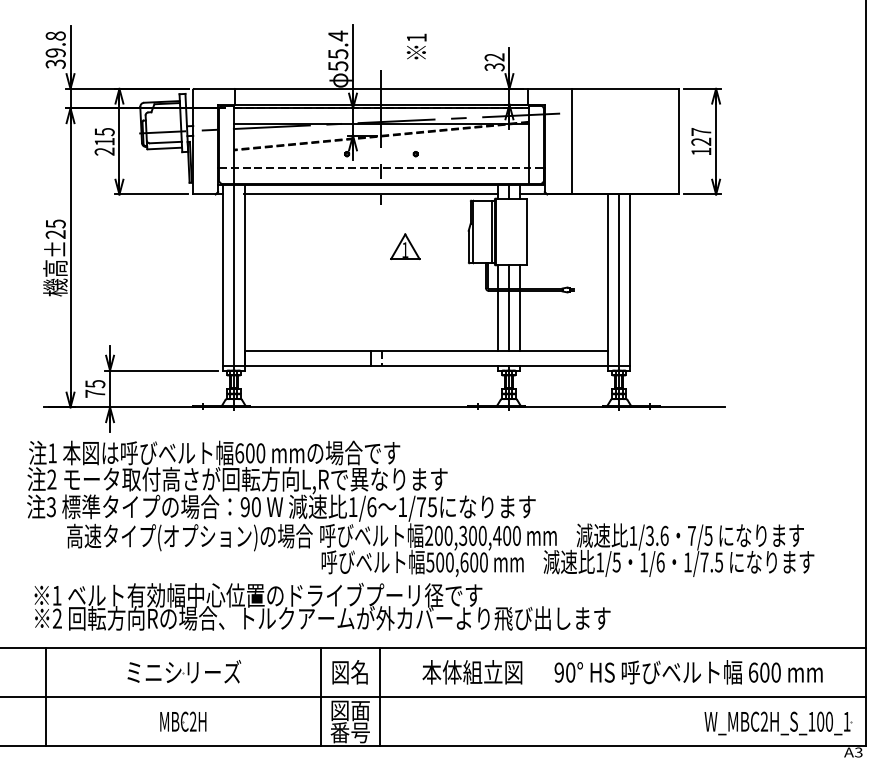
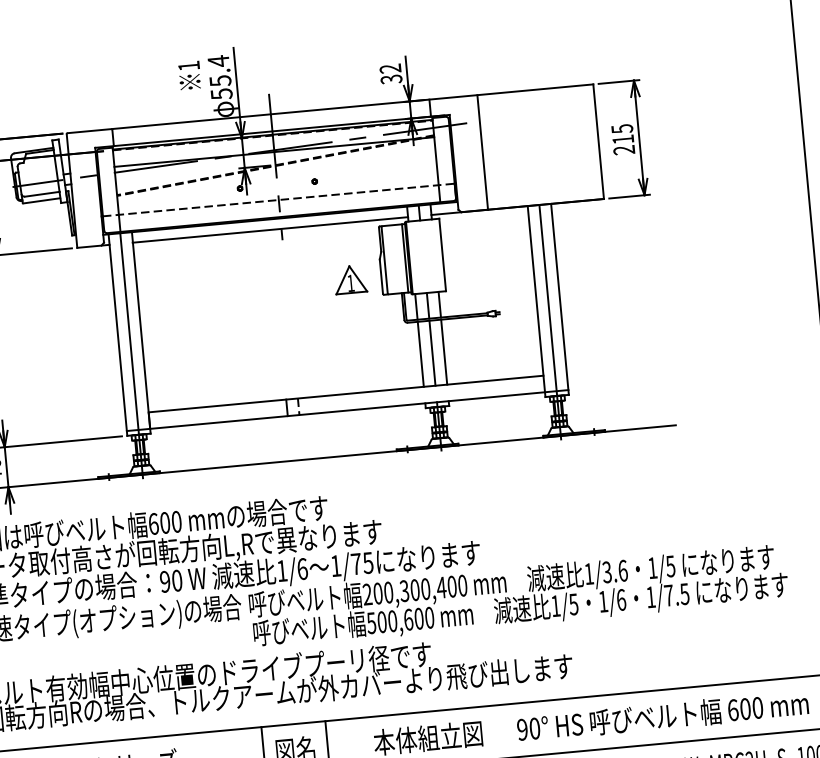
text: (416, 46) -> (189, 75), moved
text: (701, 141) -> (623, 139), 127 -> 215
part: (405, 246) -> (350, 279), moved
text: (691, 535) -> (652, 567), 7/5 -> 1/5

